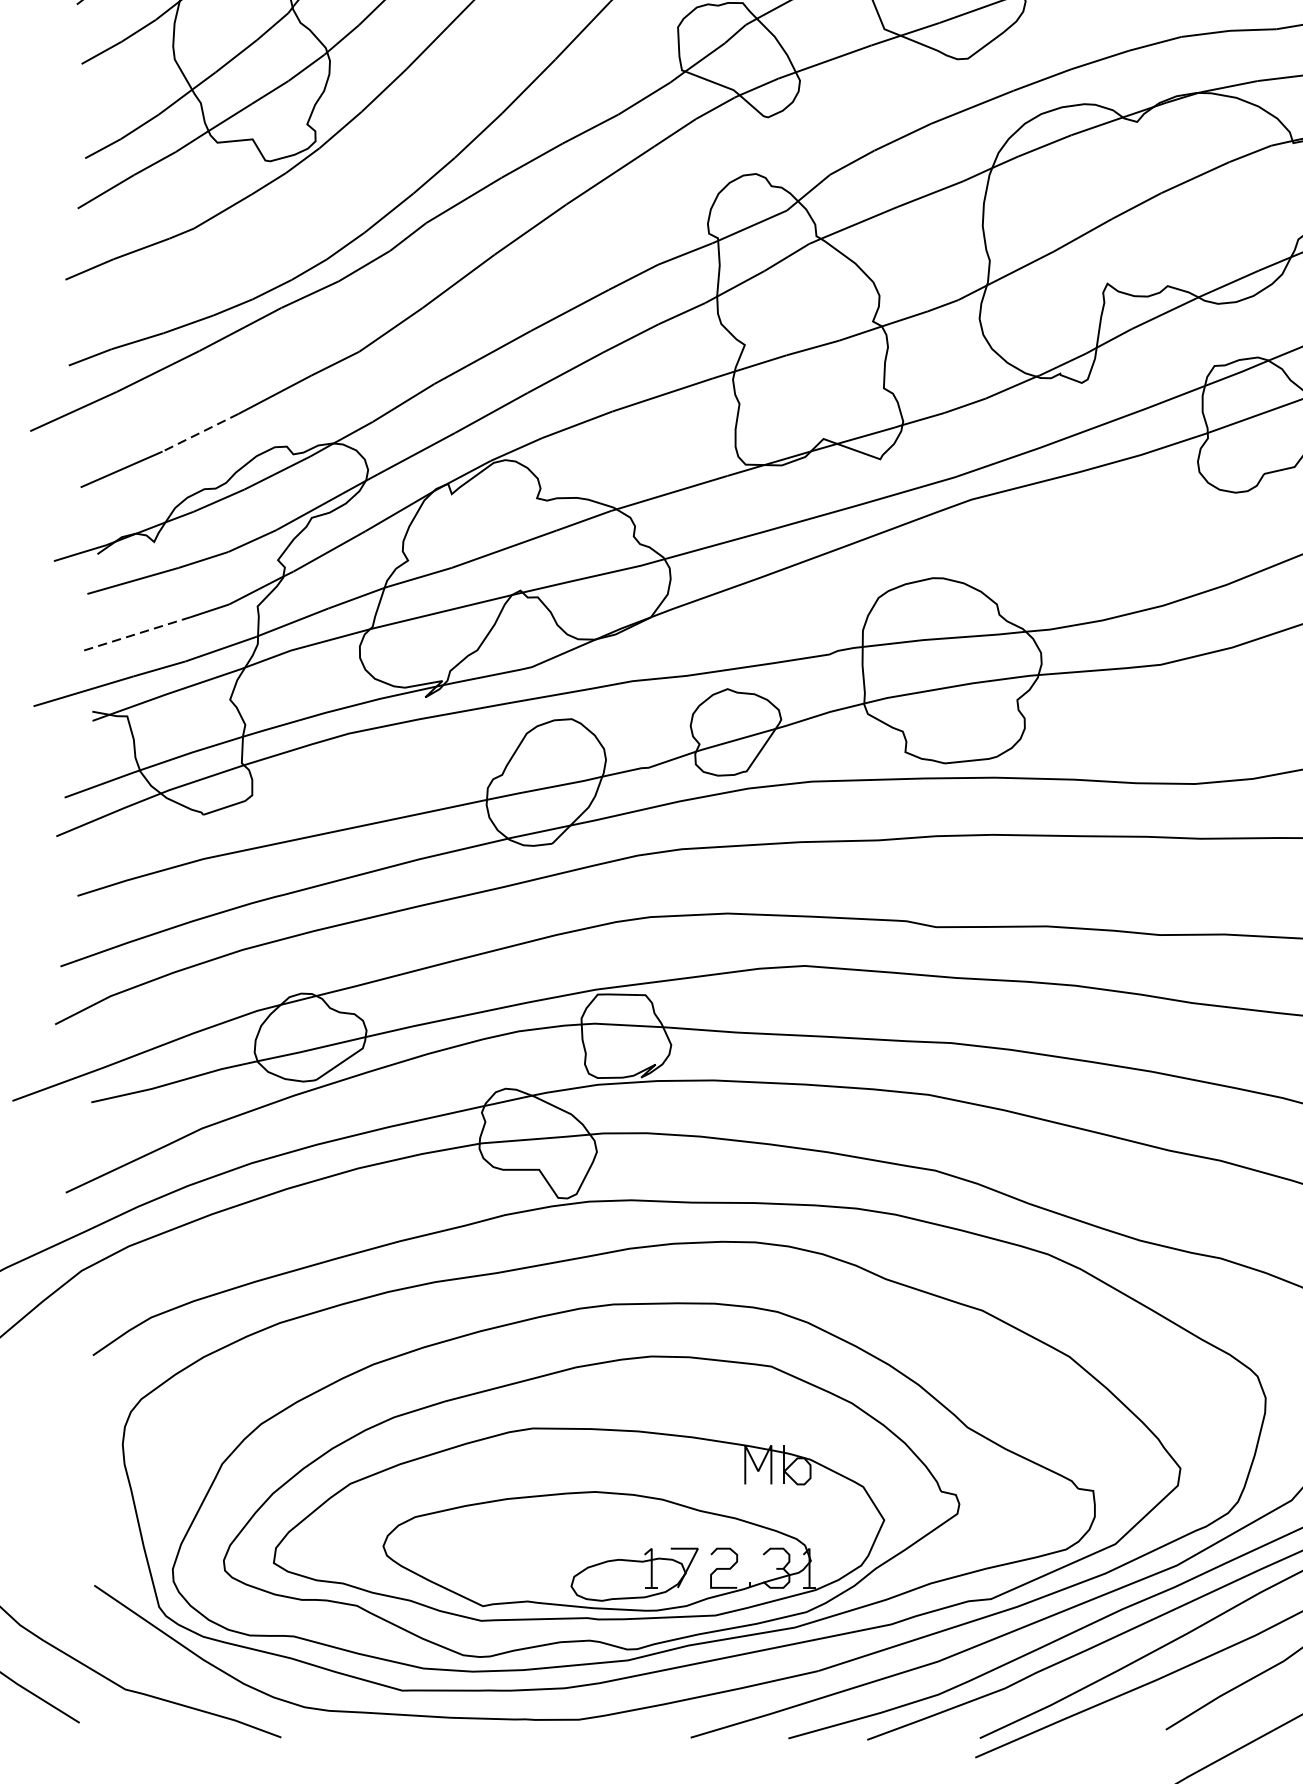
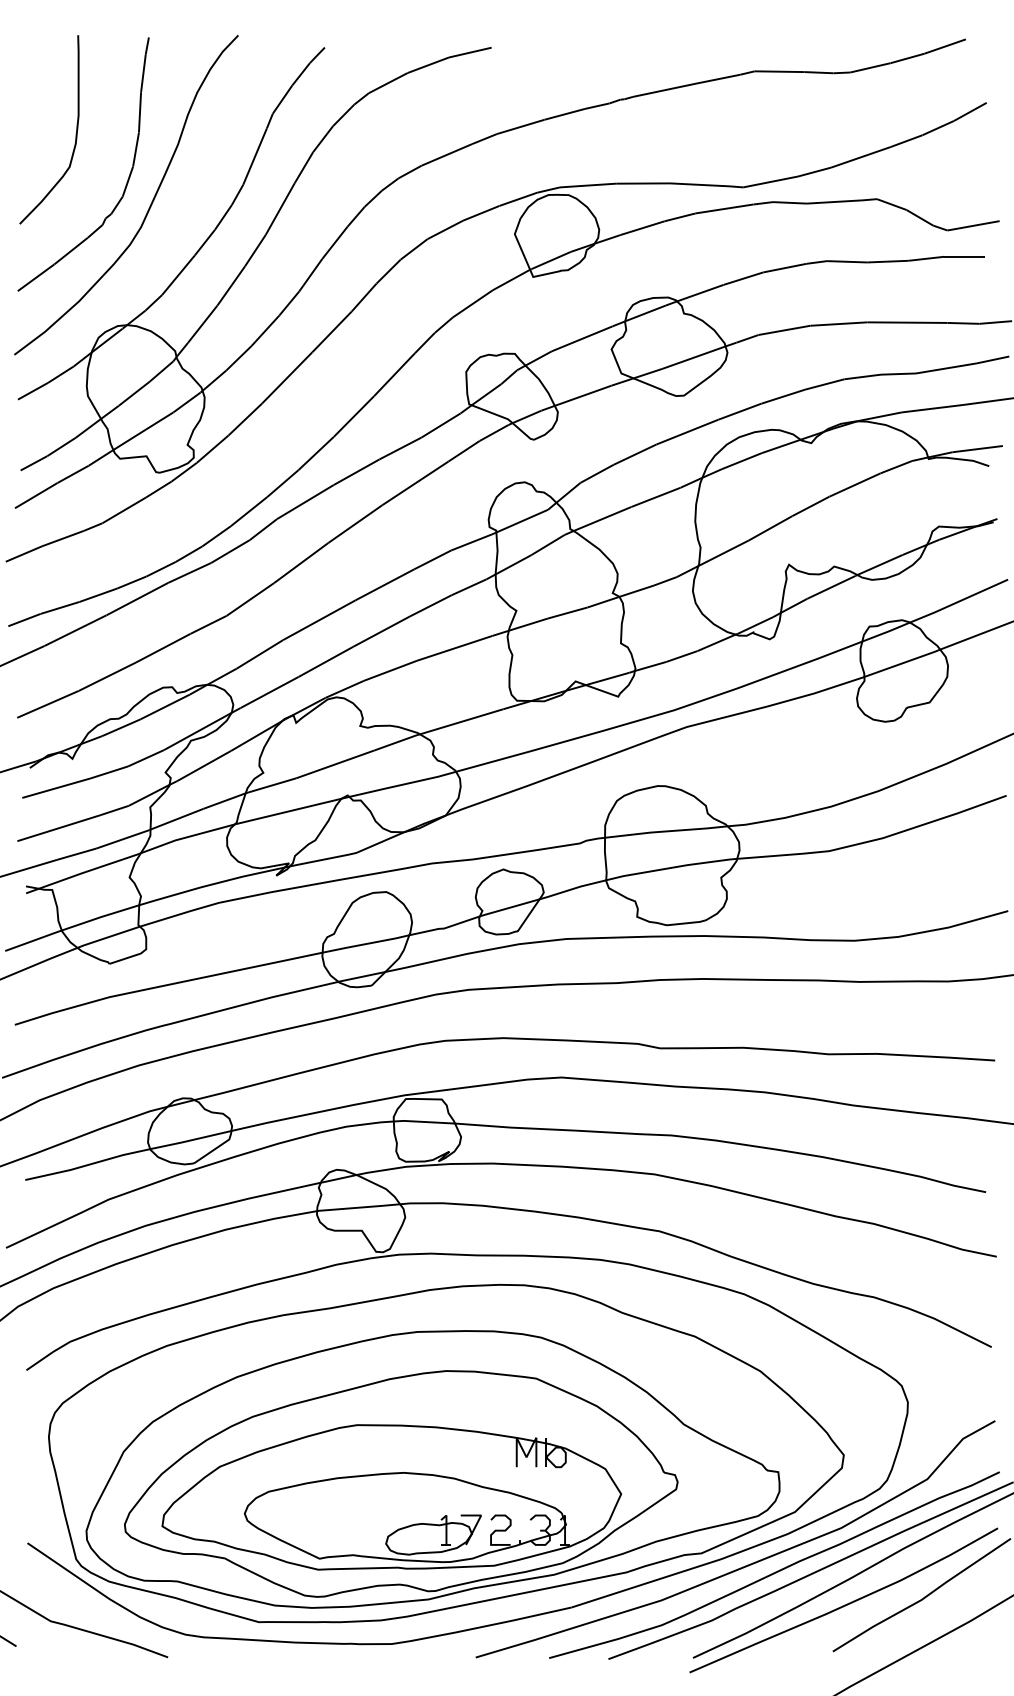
line: (200, 432) -> (107, 676), dashed -> solid
line: (135, 634) -> (58, 828), dashed -> solid

